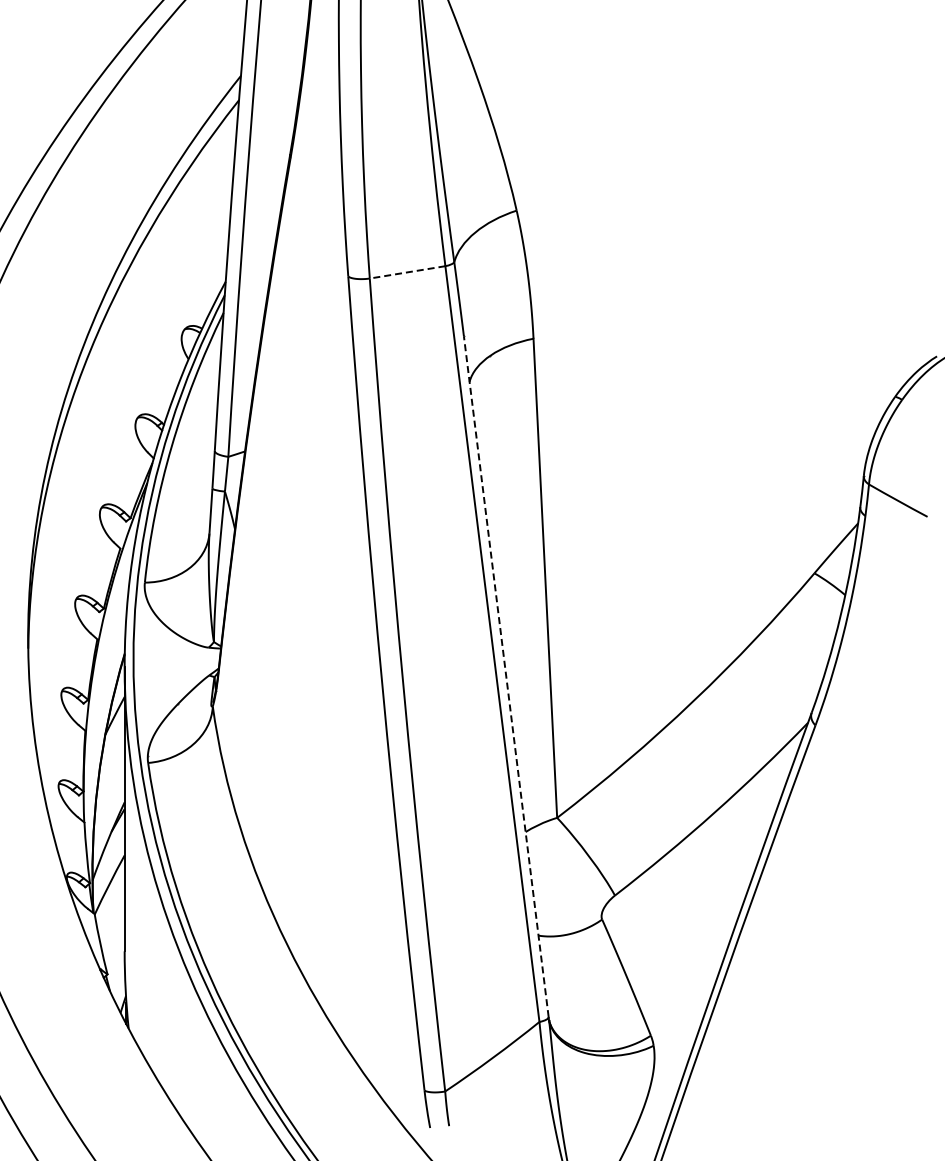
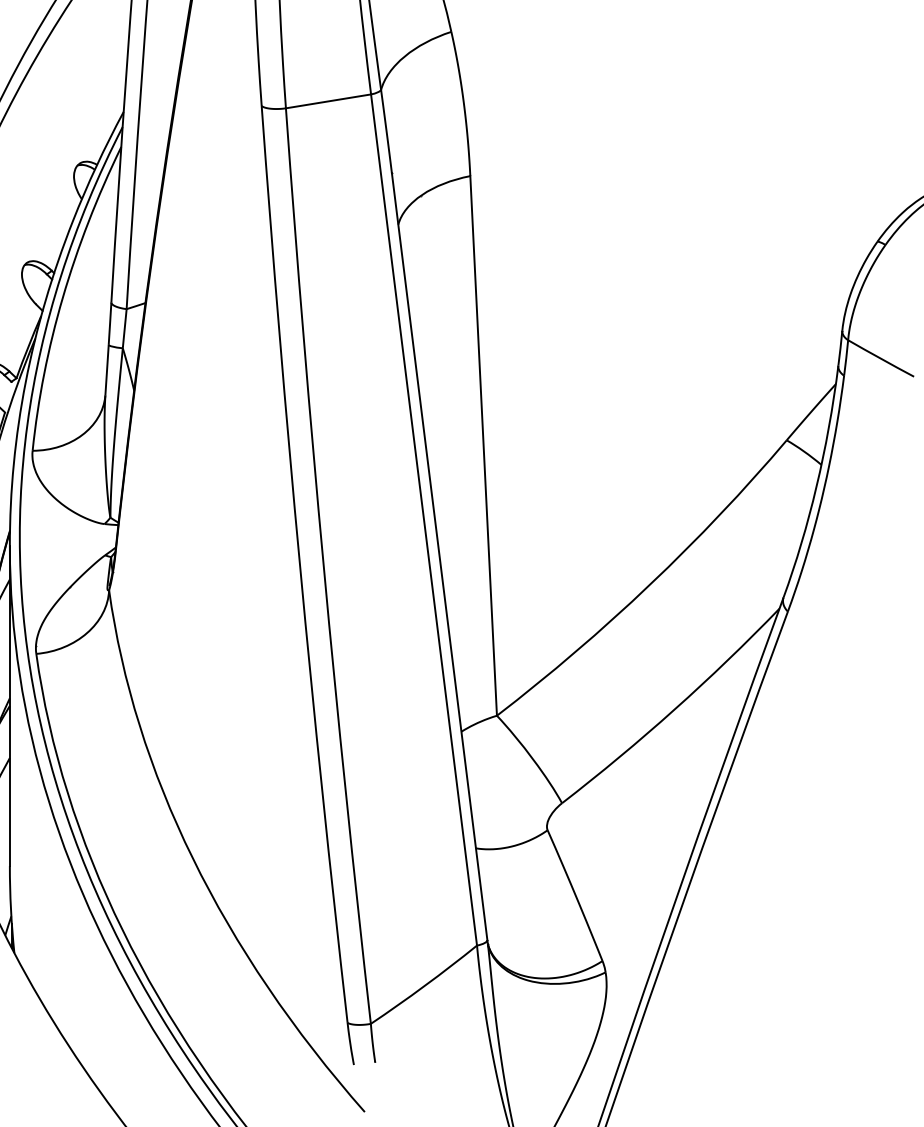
line: (407, 272) -> (328, 101), dashed -> solid
line: (506, 676) -> (439, 556), dashed -> solid

